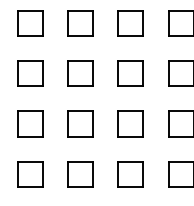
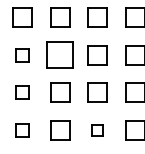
part: (30, 74) -> (22, 55), size x0.7
part: (80, 74) -> (60, 55), size x1.4
part: (30, 123) -> (22, 92), size x0.7
part: (30, 174) -> (22, 130), size x0.7
part: (130, 174) -> (97, 130), size x0.6

